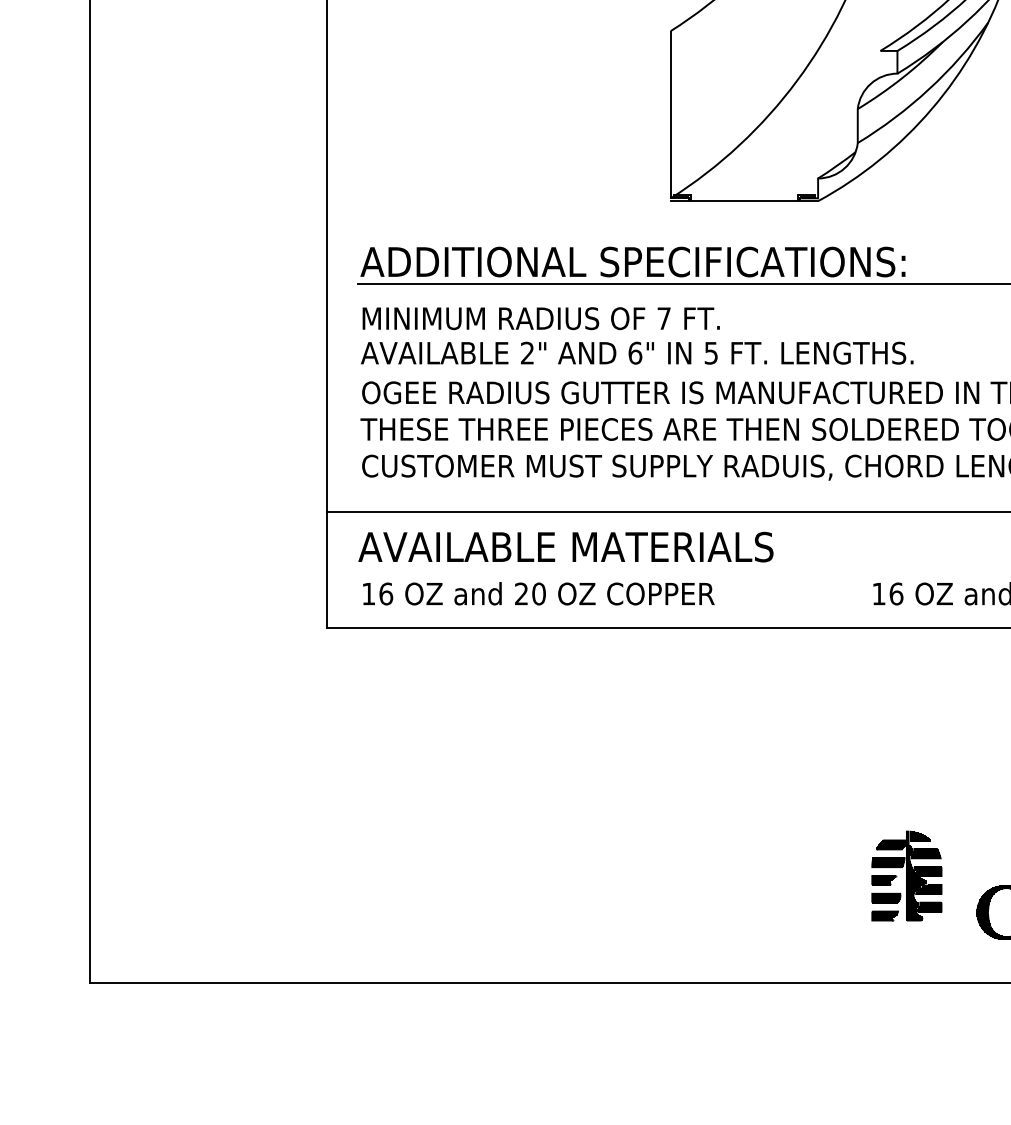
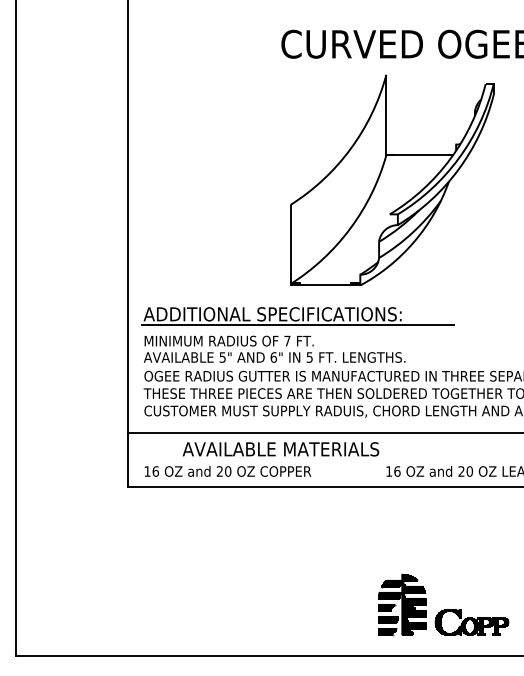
text: (527, 353) -> (222, 357), 2" -> 5"
text: (565, 547) -> (280, 449), moved
part: (907, 876) -> (402, 605), size x1.43

